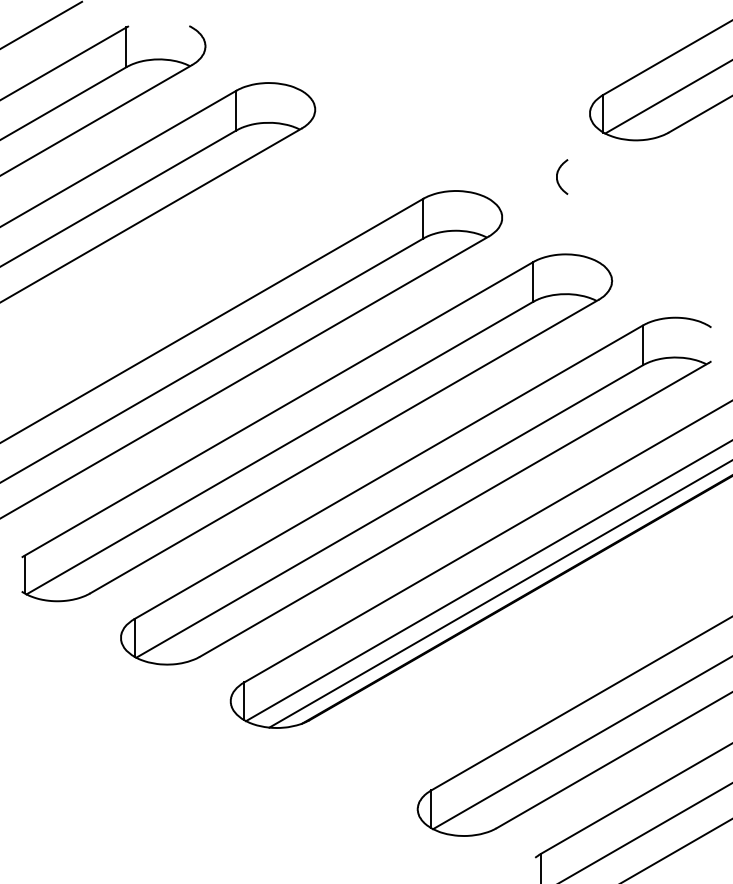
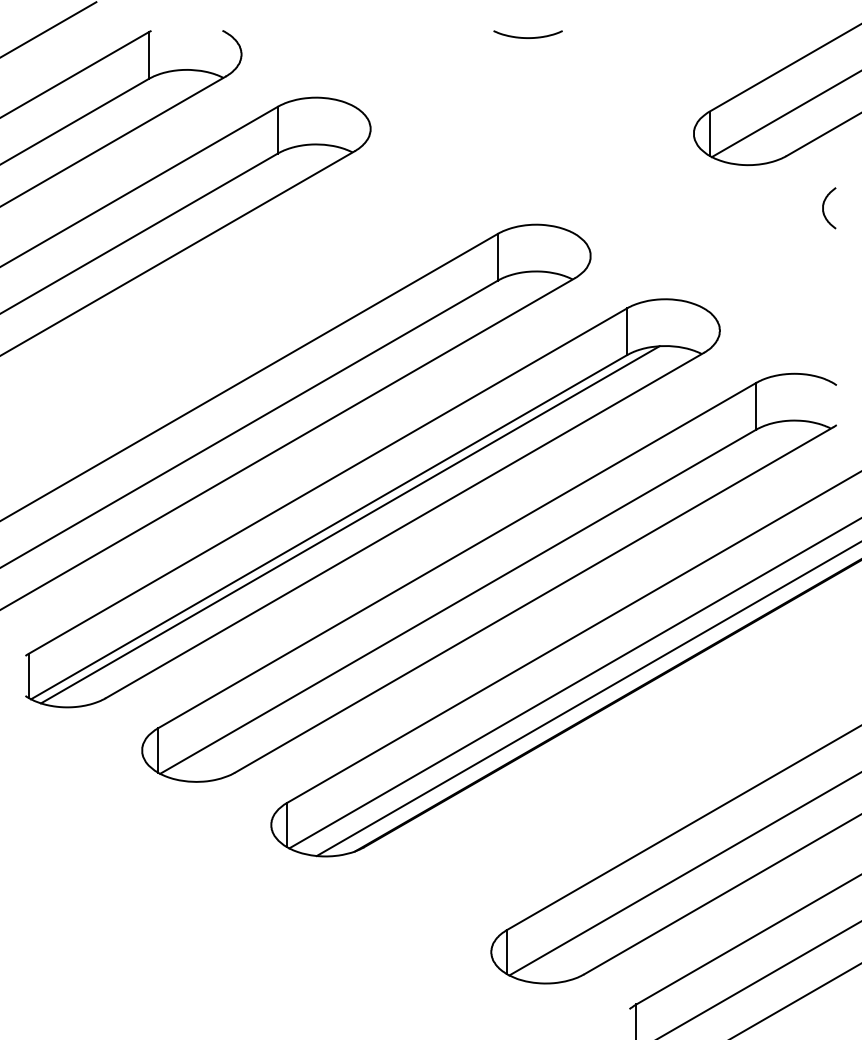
curve: (448, 31) -> (527, 37), added
curve: (558, 174) -> (824, 205), moved
line: (298, 445) -> (350, 524), added

